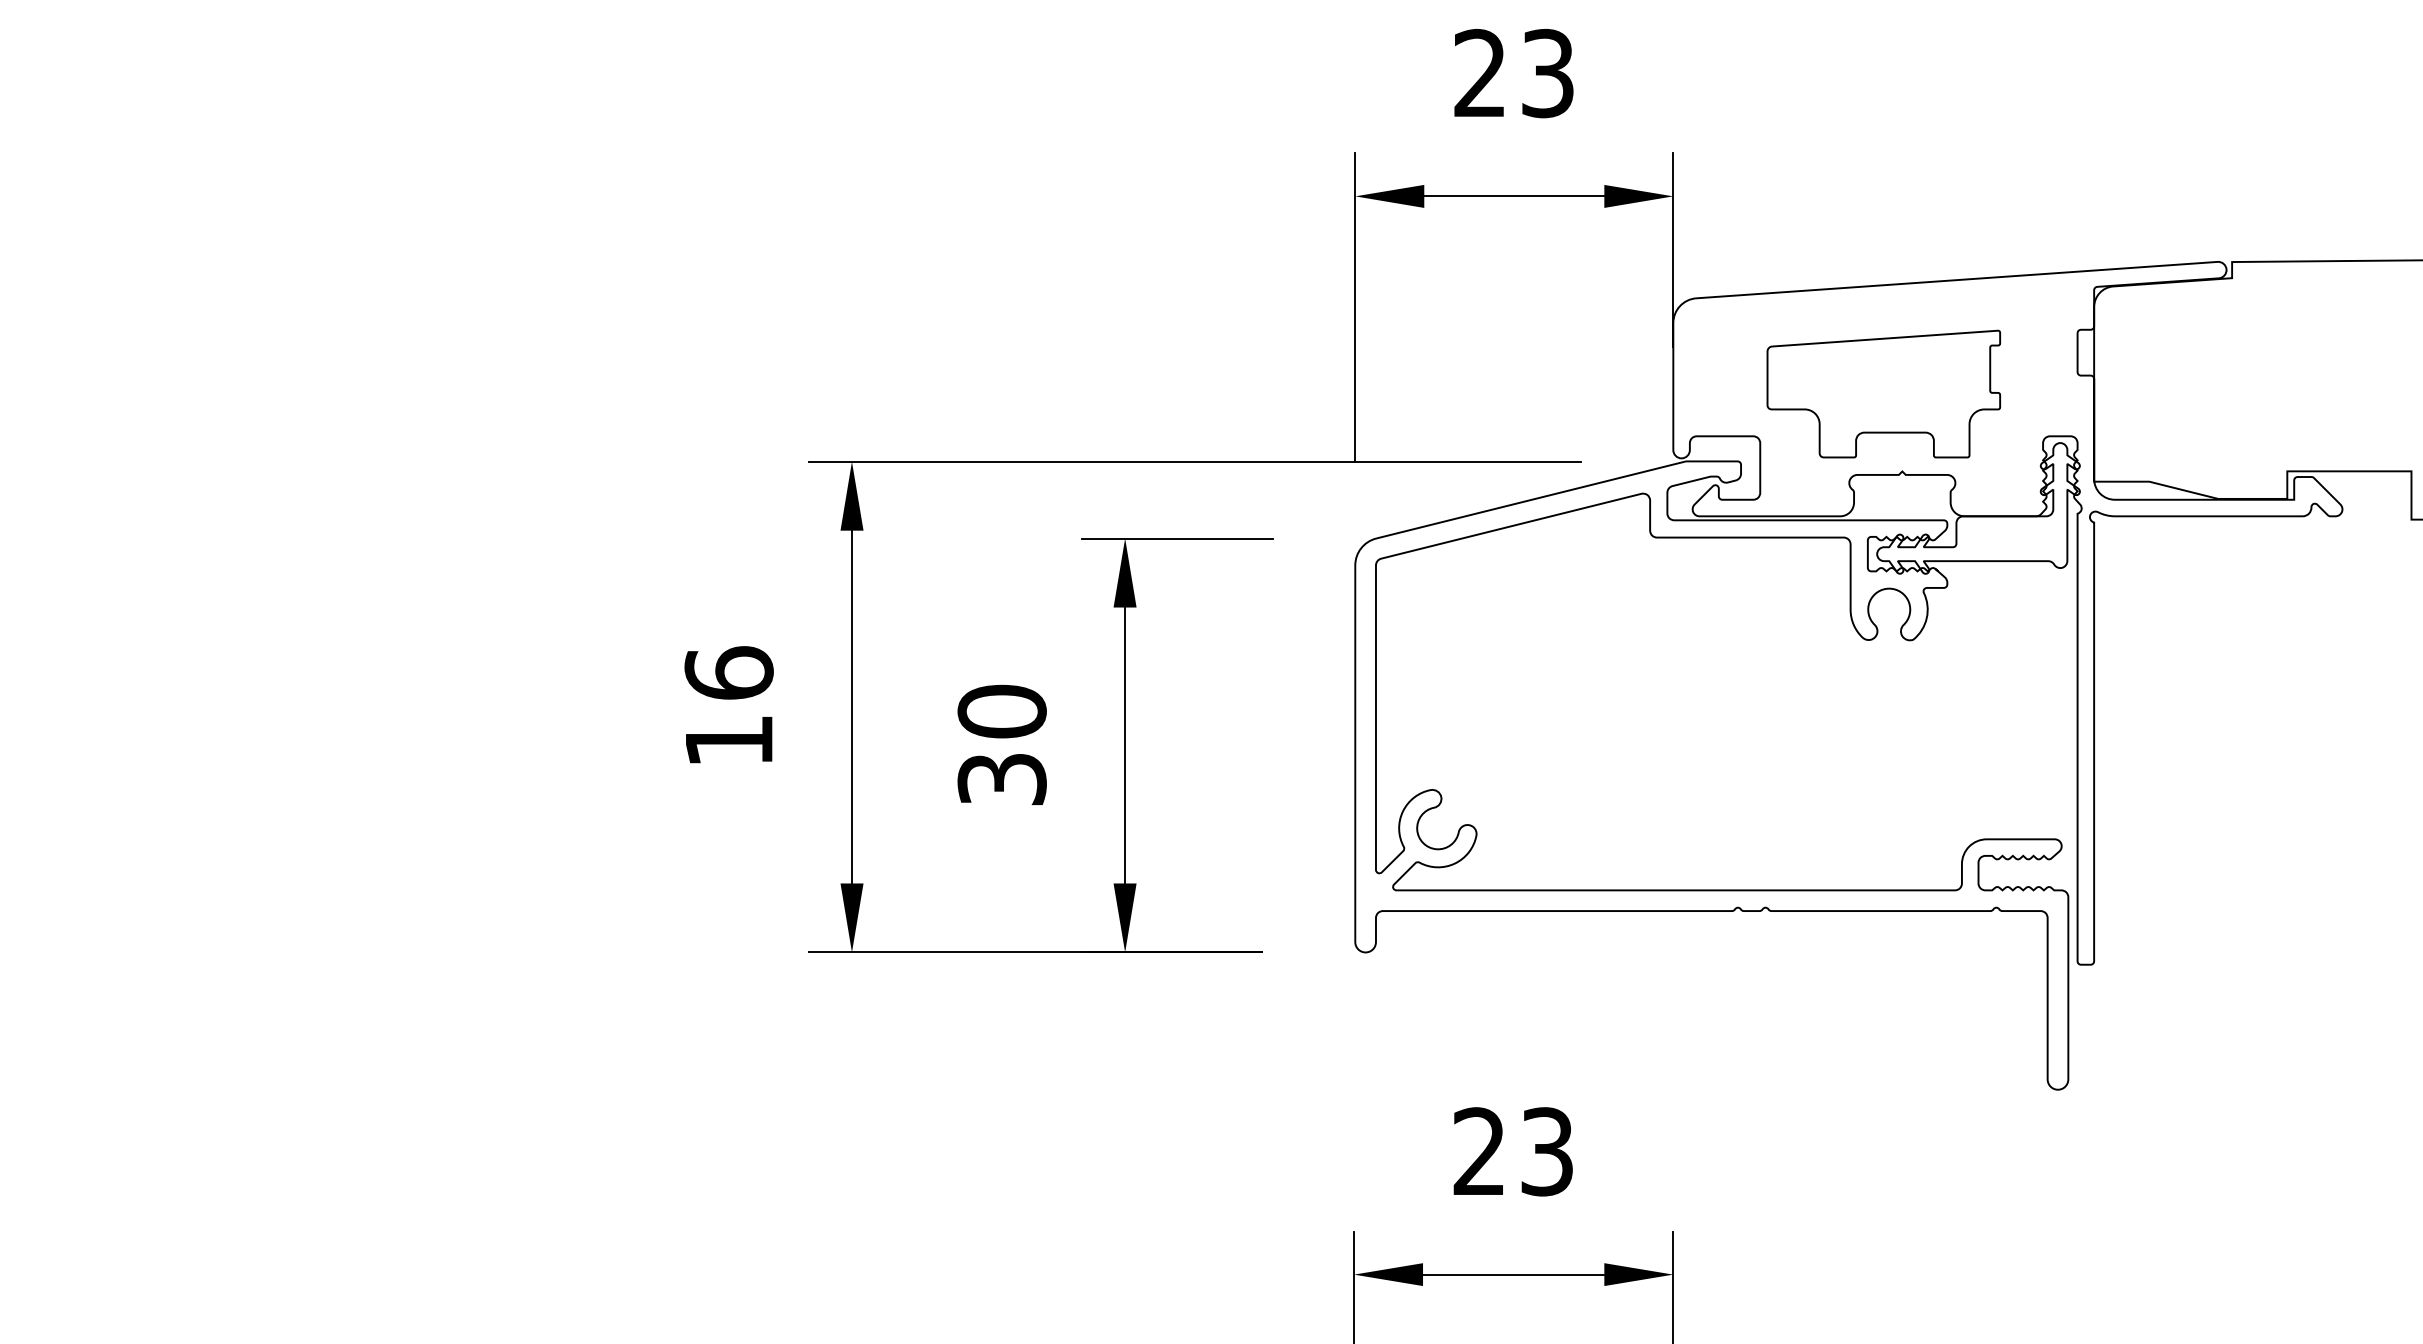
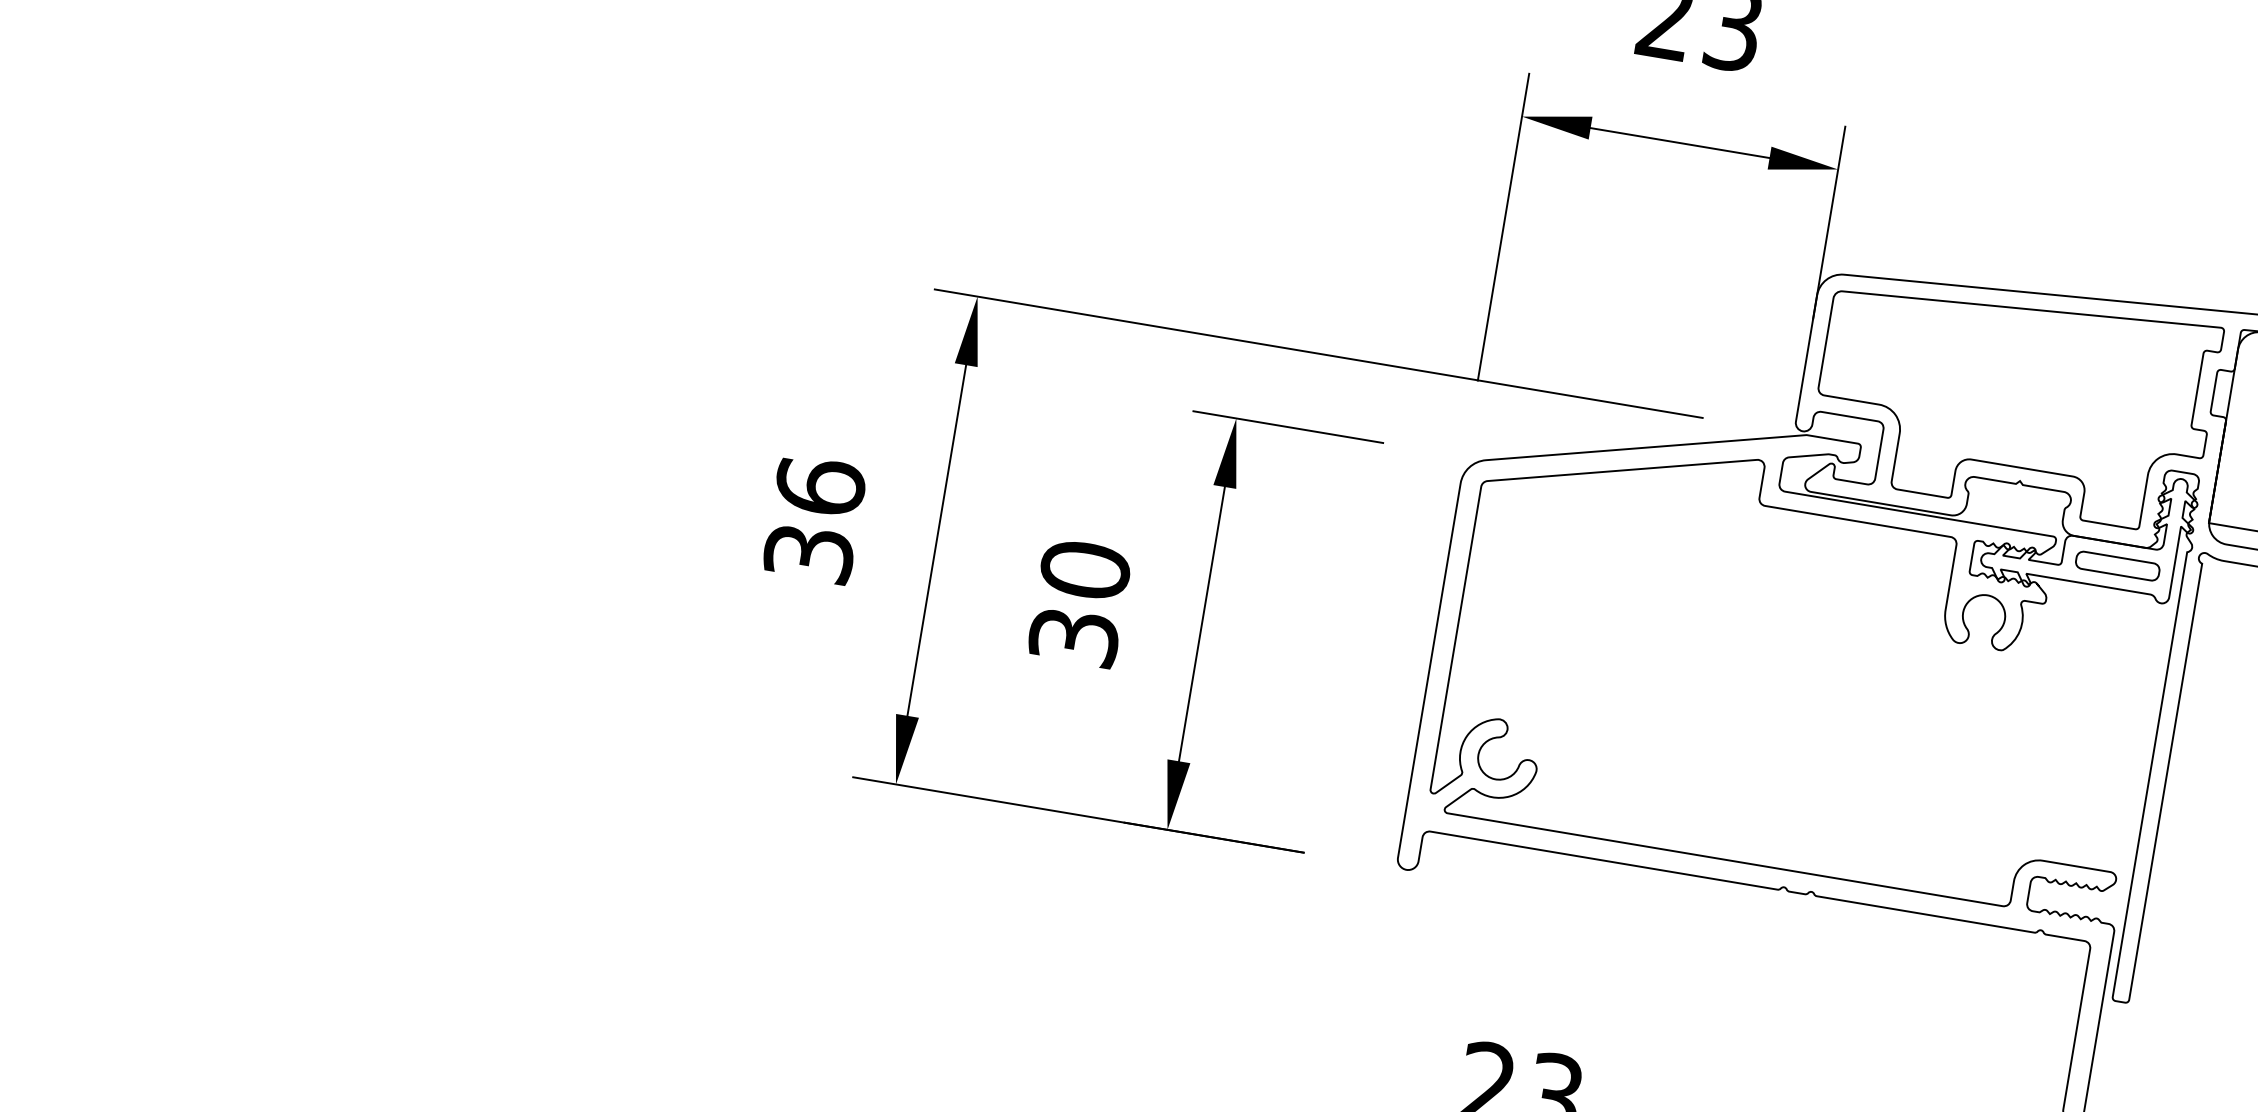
part: (1883, 393) -> (2014, 400), size x1.67
part: (2011, 538) -> (2117, 565), added
text: (728, 740) -> (808, 553), 16 -> 36

